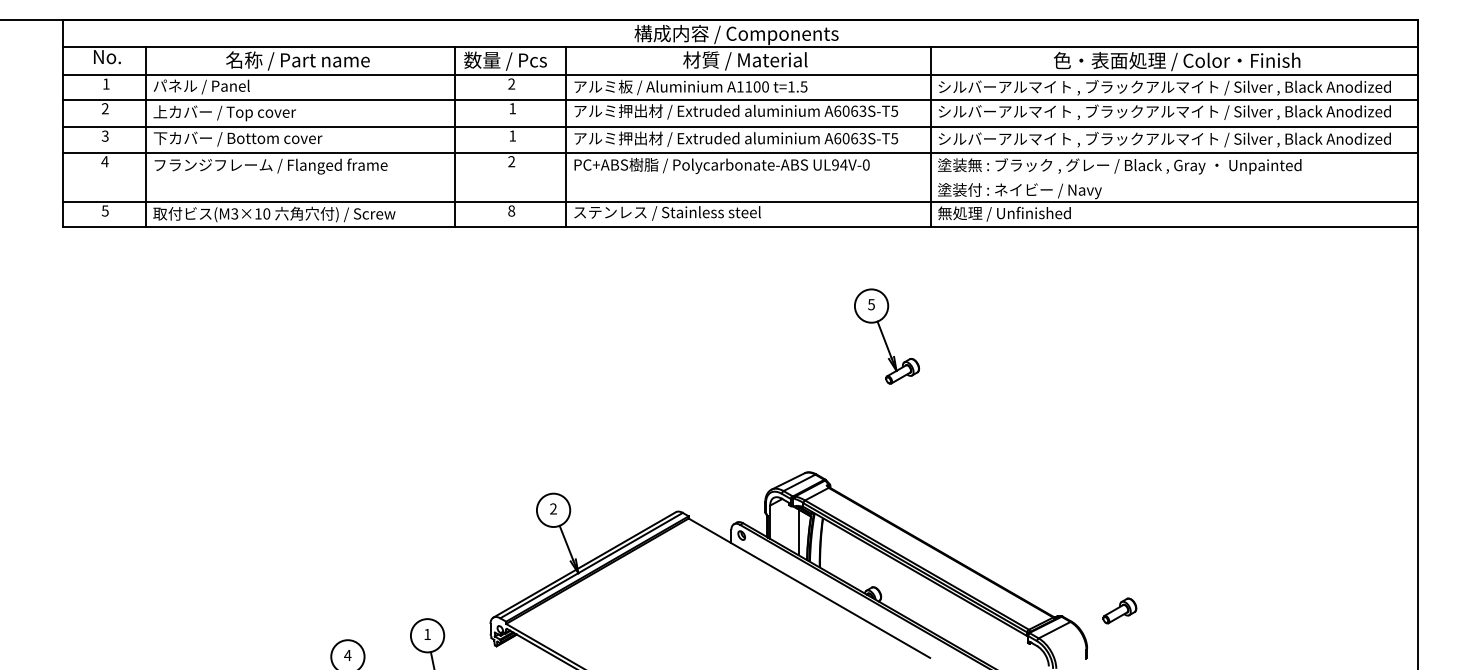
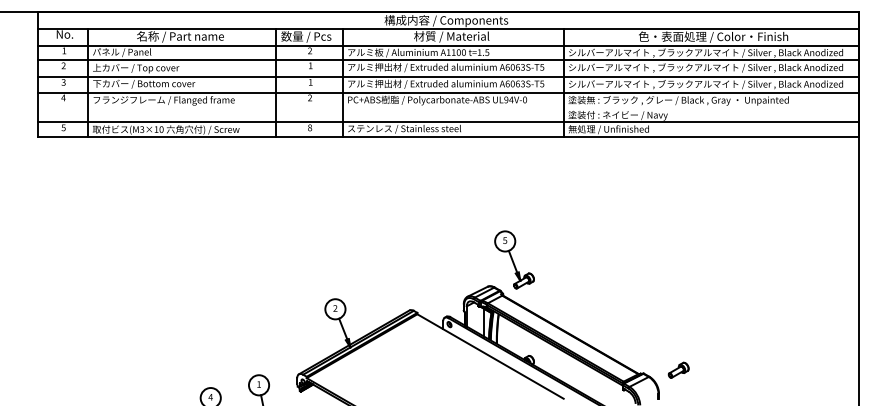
part: (886, 335) -> (514, 259), moved

